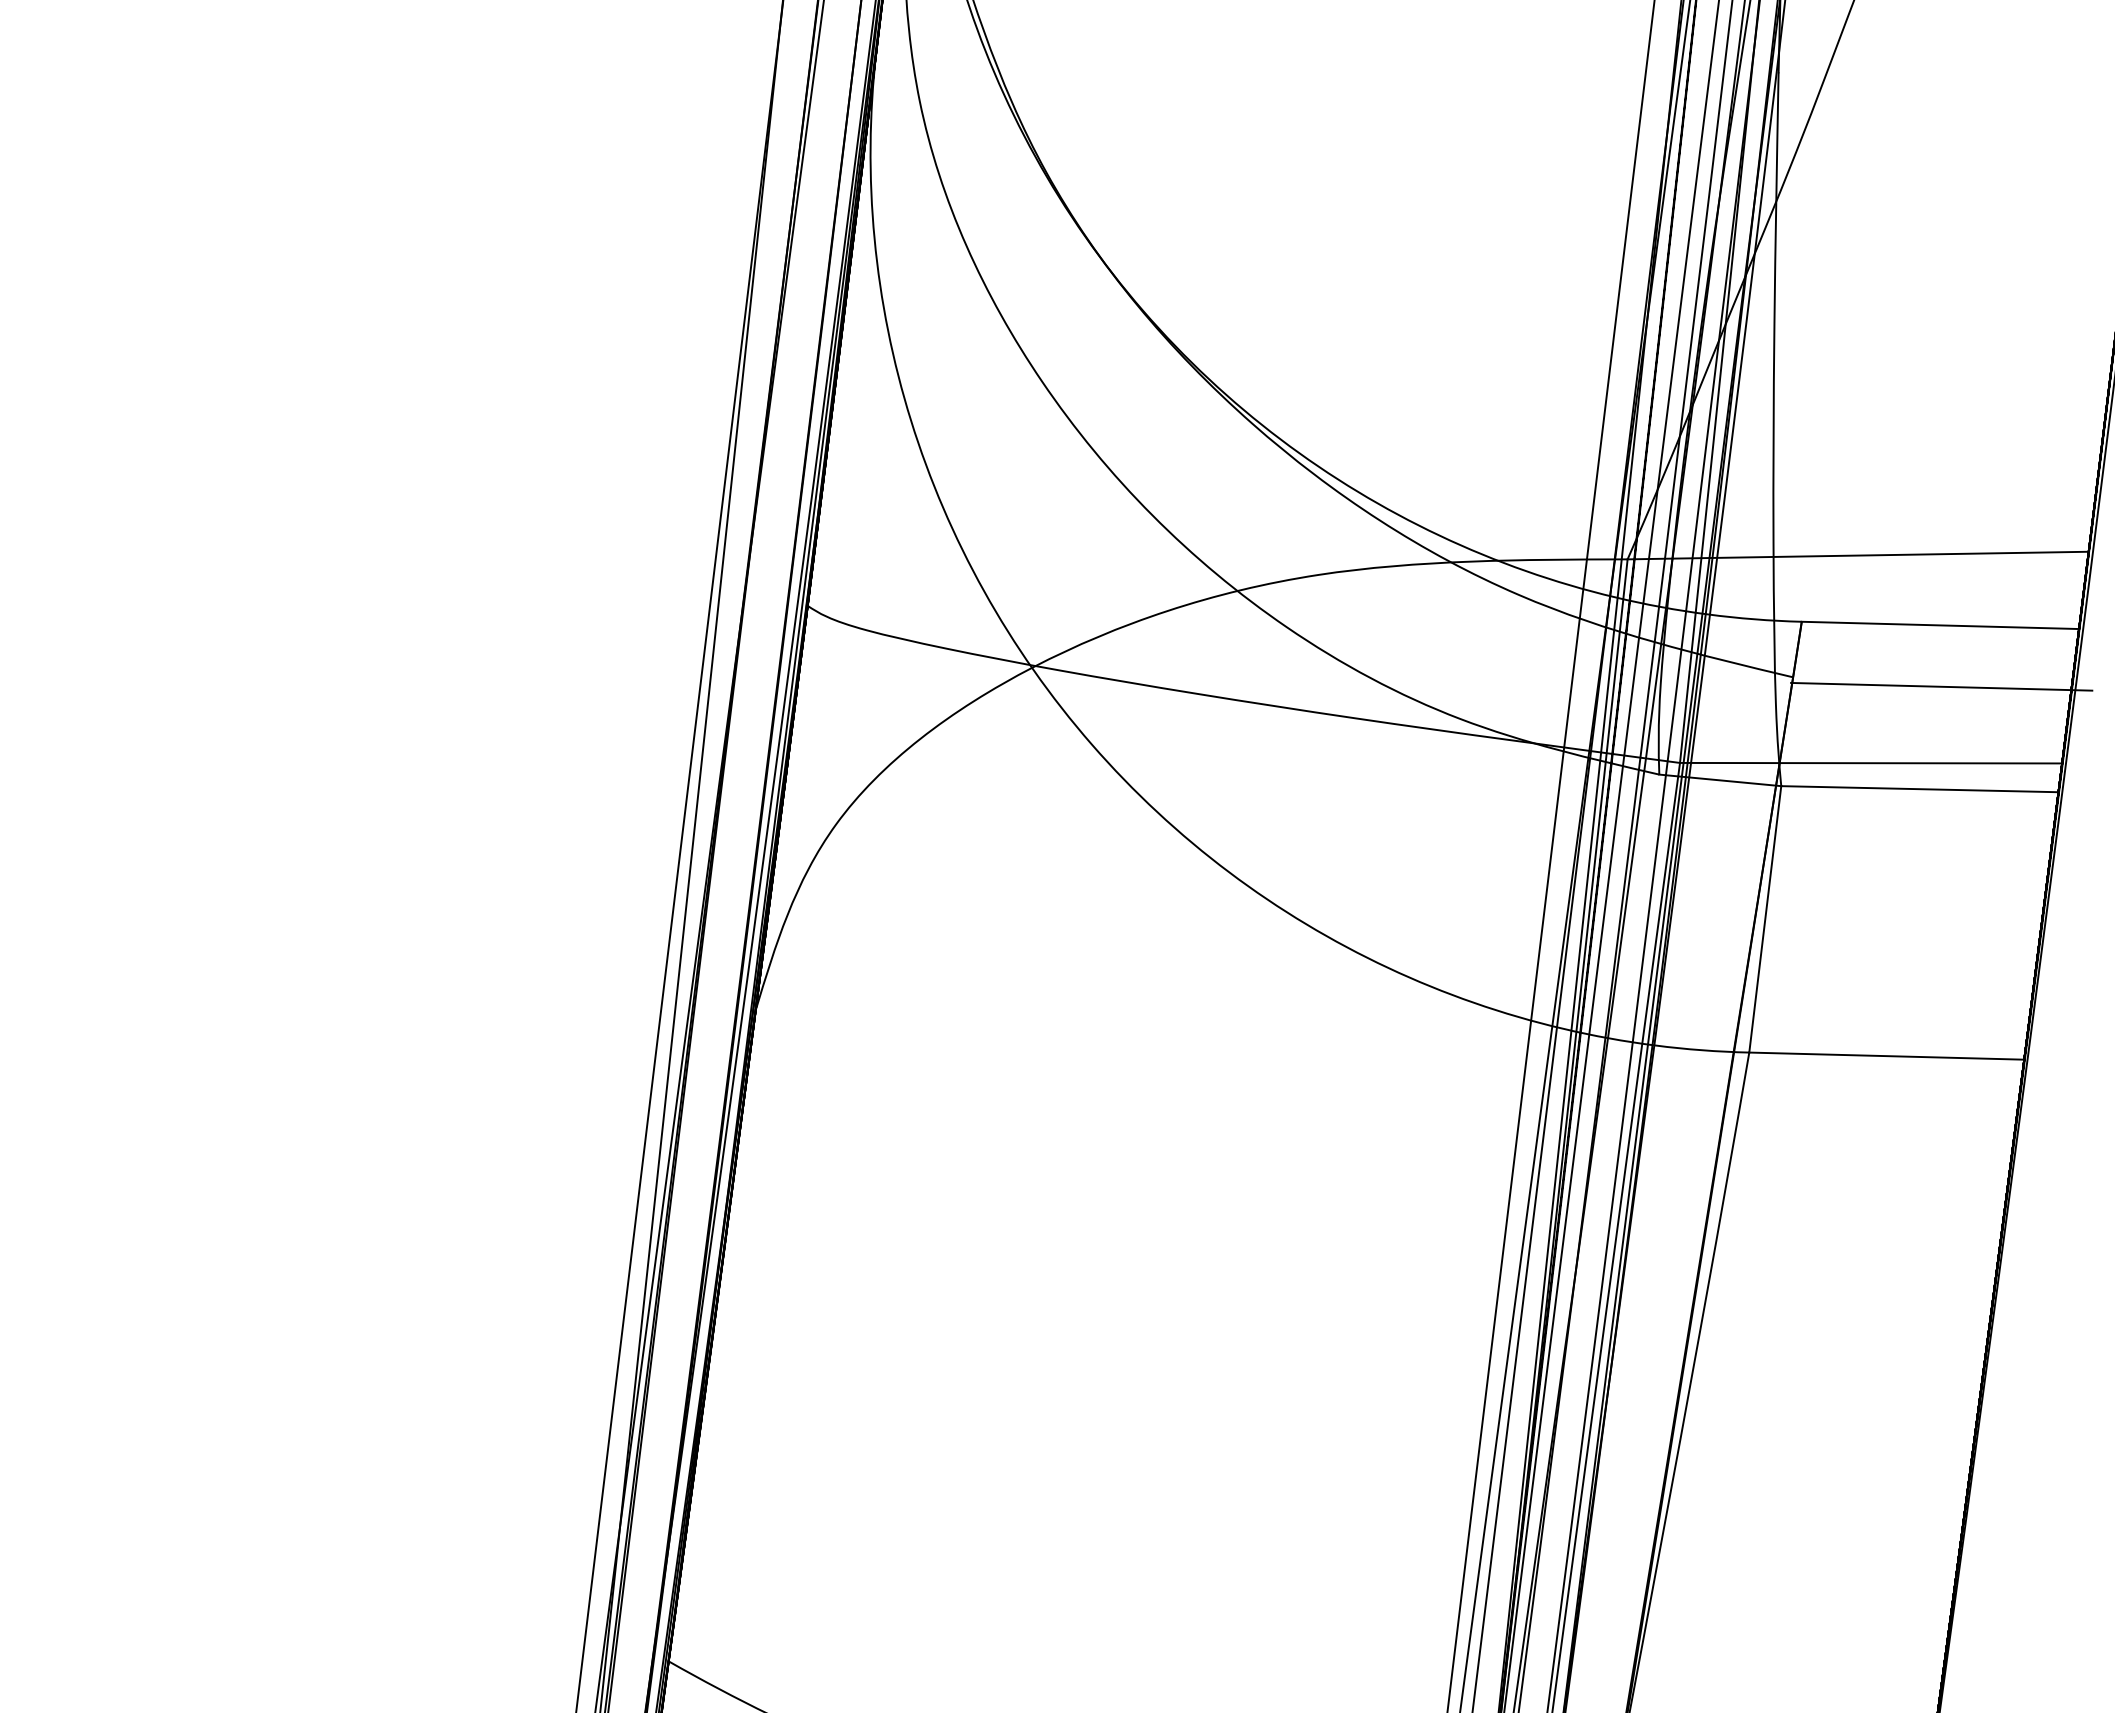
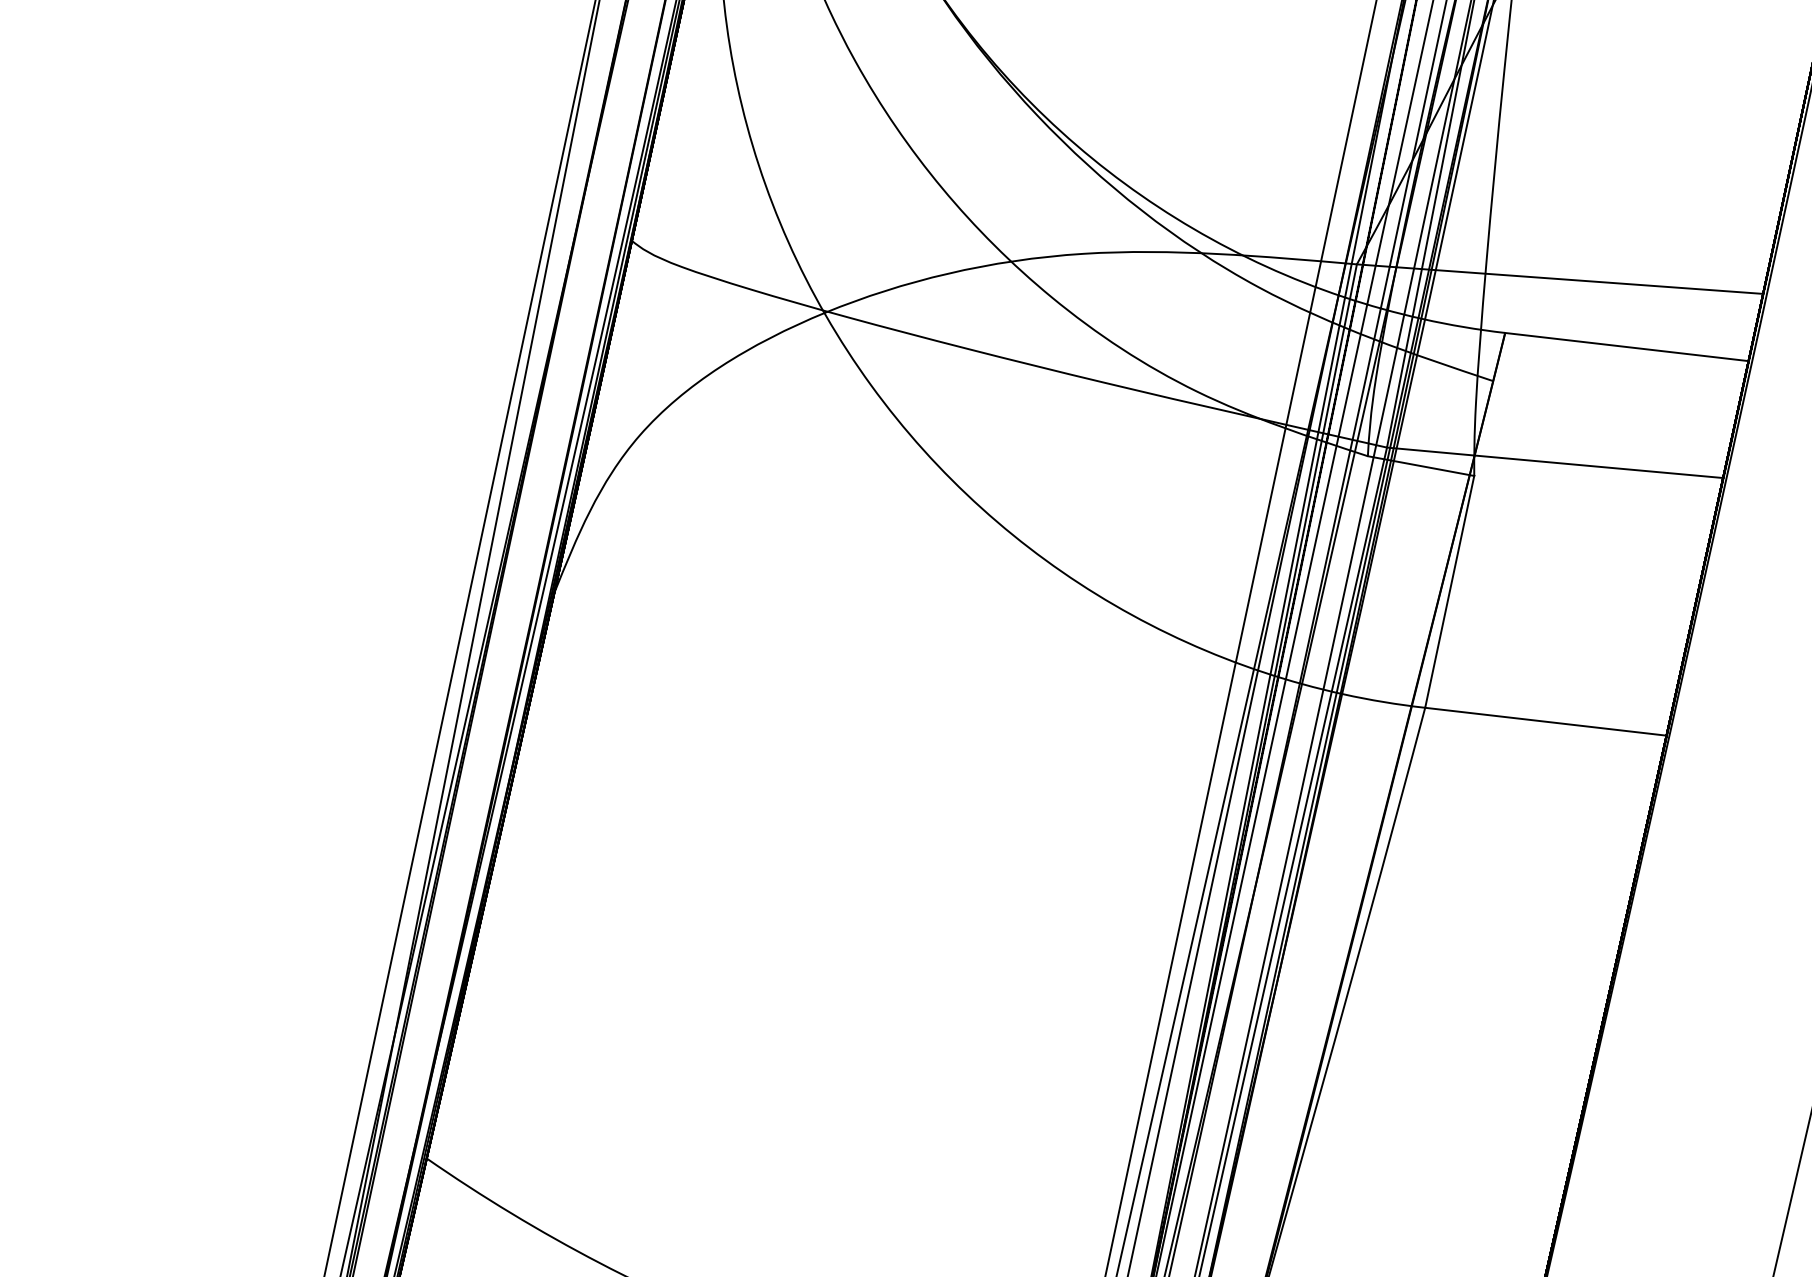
line: (1941, 686) -> (1623, 400), removed
line: (1919, 789) -> (1595, 489), removed

